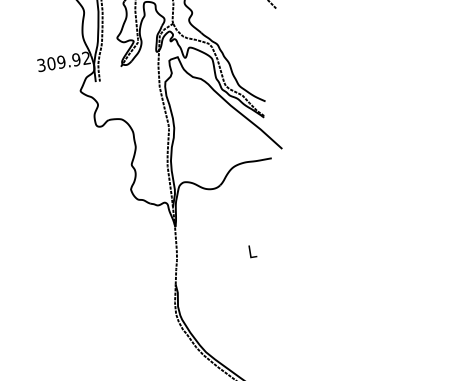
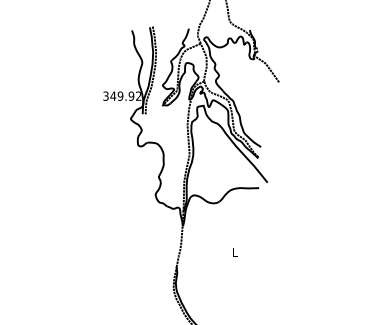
text: (51, 62) -> (113, 95), 309.92 -> 349.92

